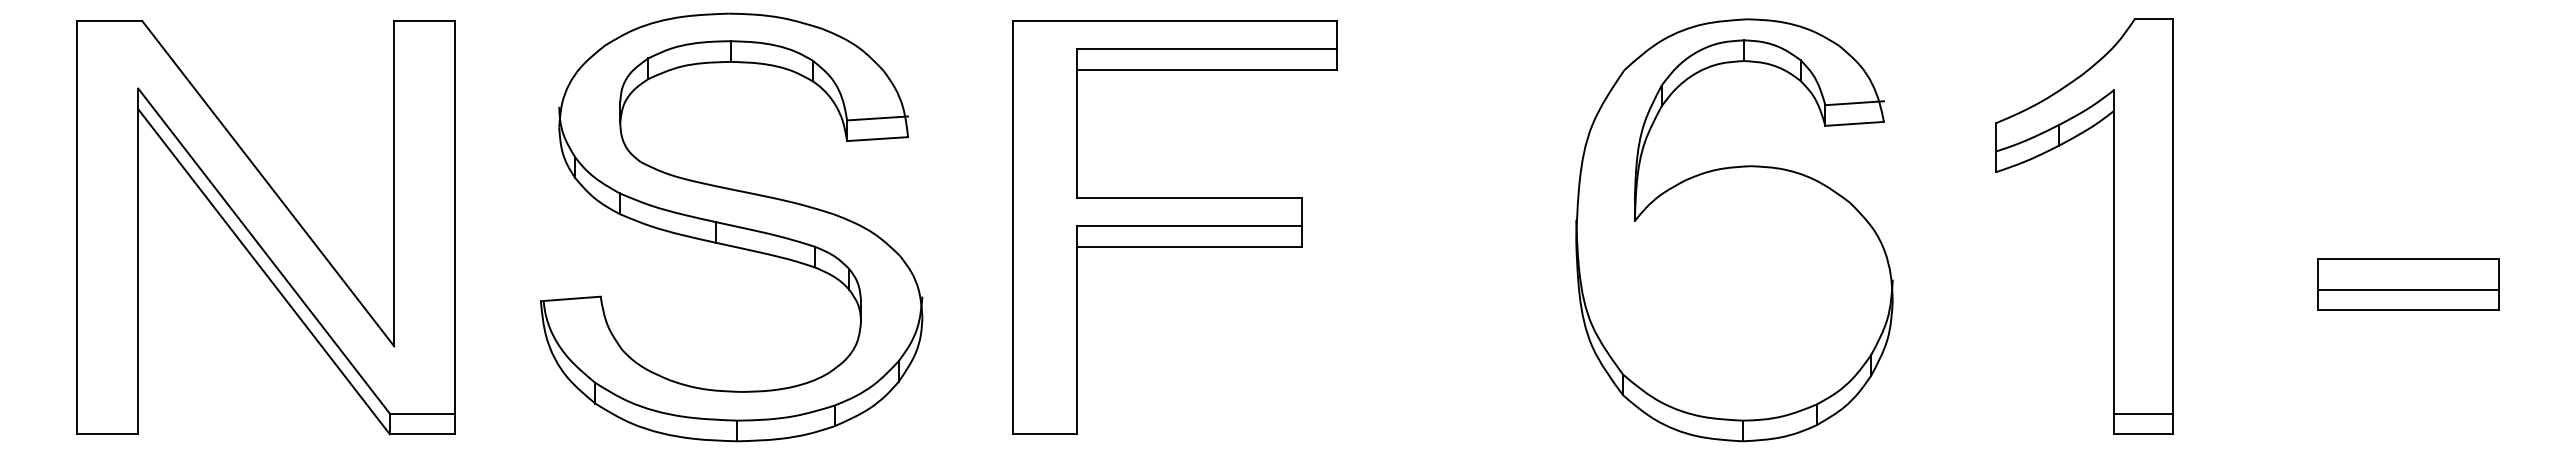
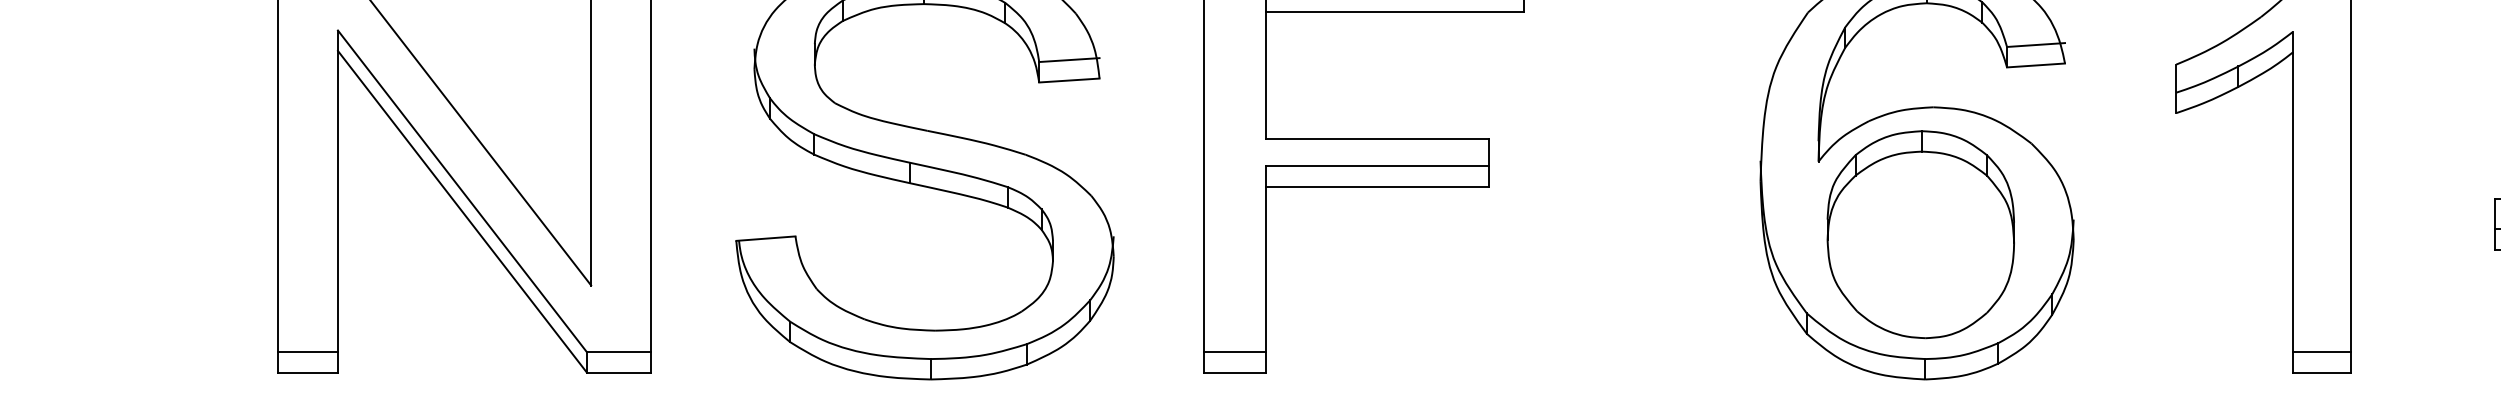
part: (1738, 294) -> (1921, 234), added
line: (107, 413) -> (307, 351), added
line: (1044, 413) -> (1234, 351), added

